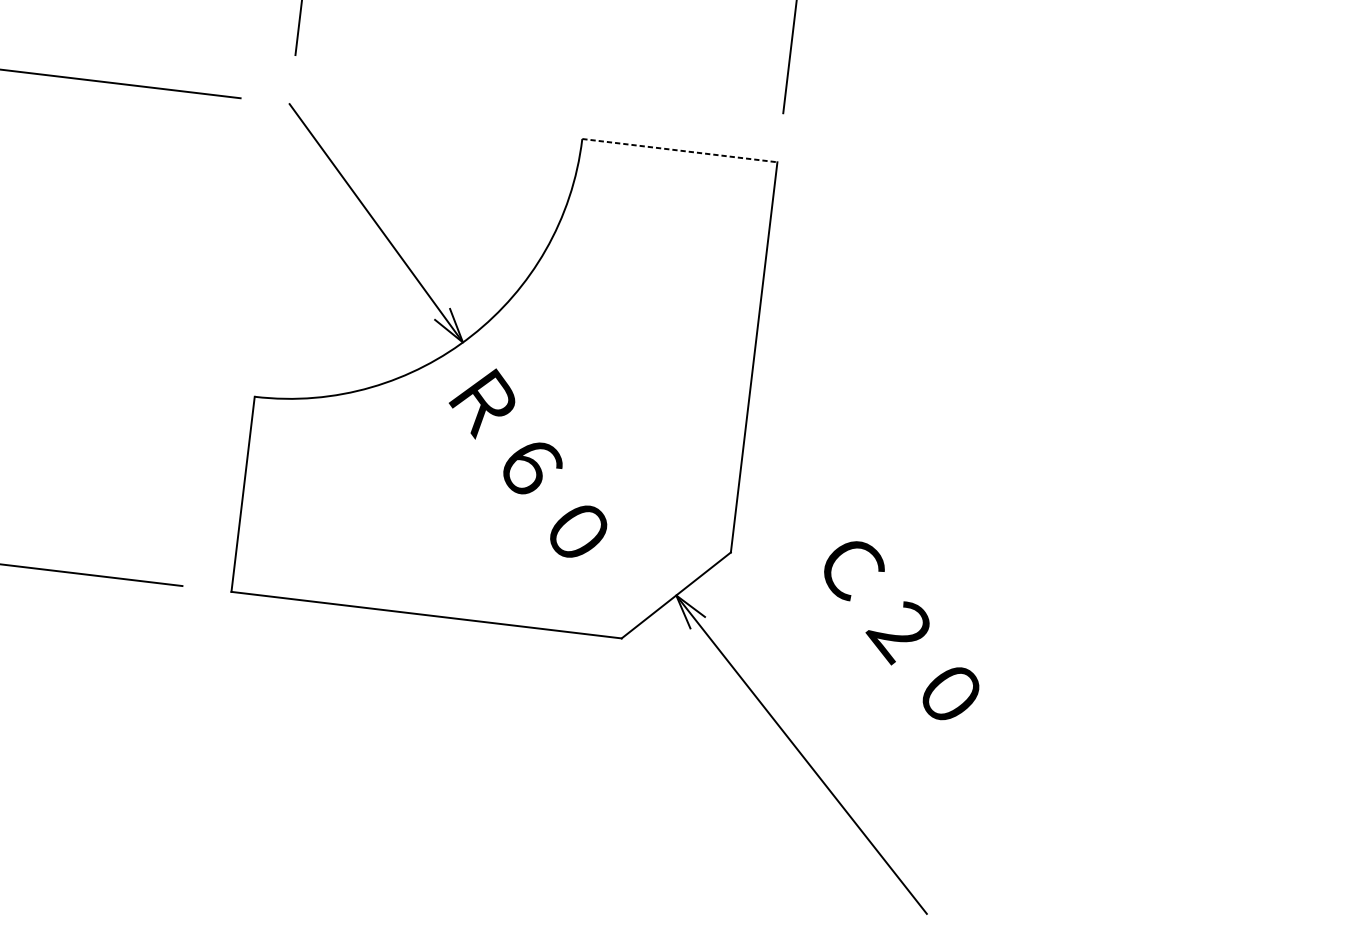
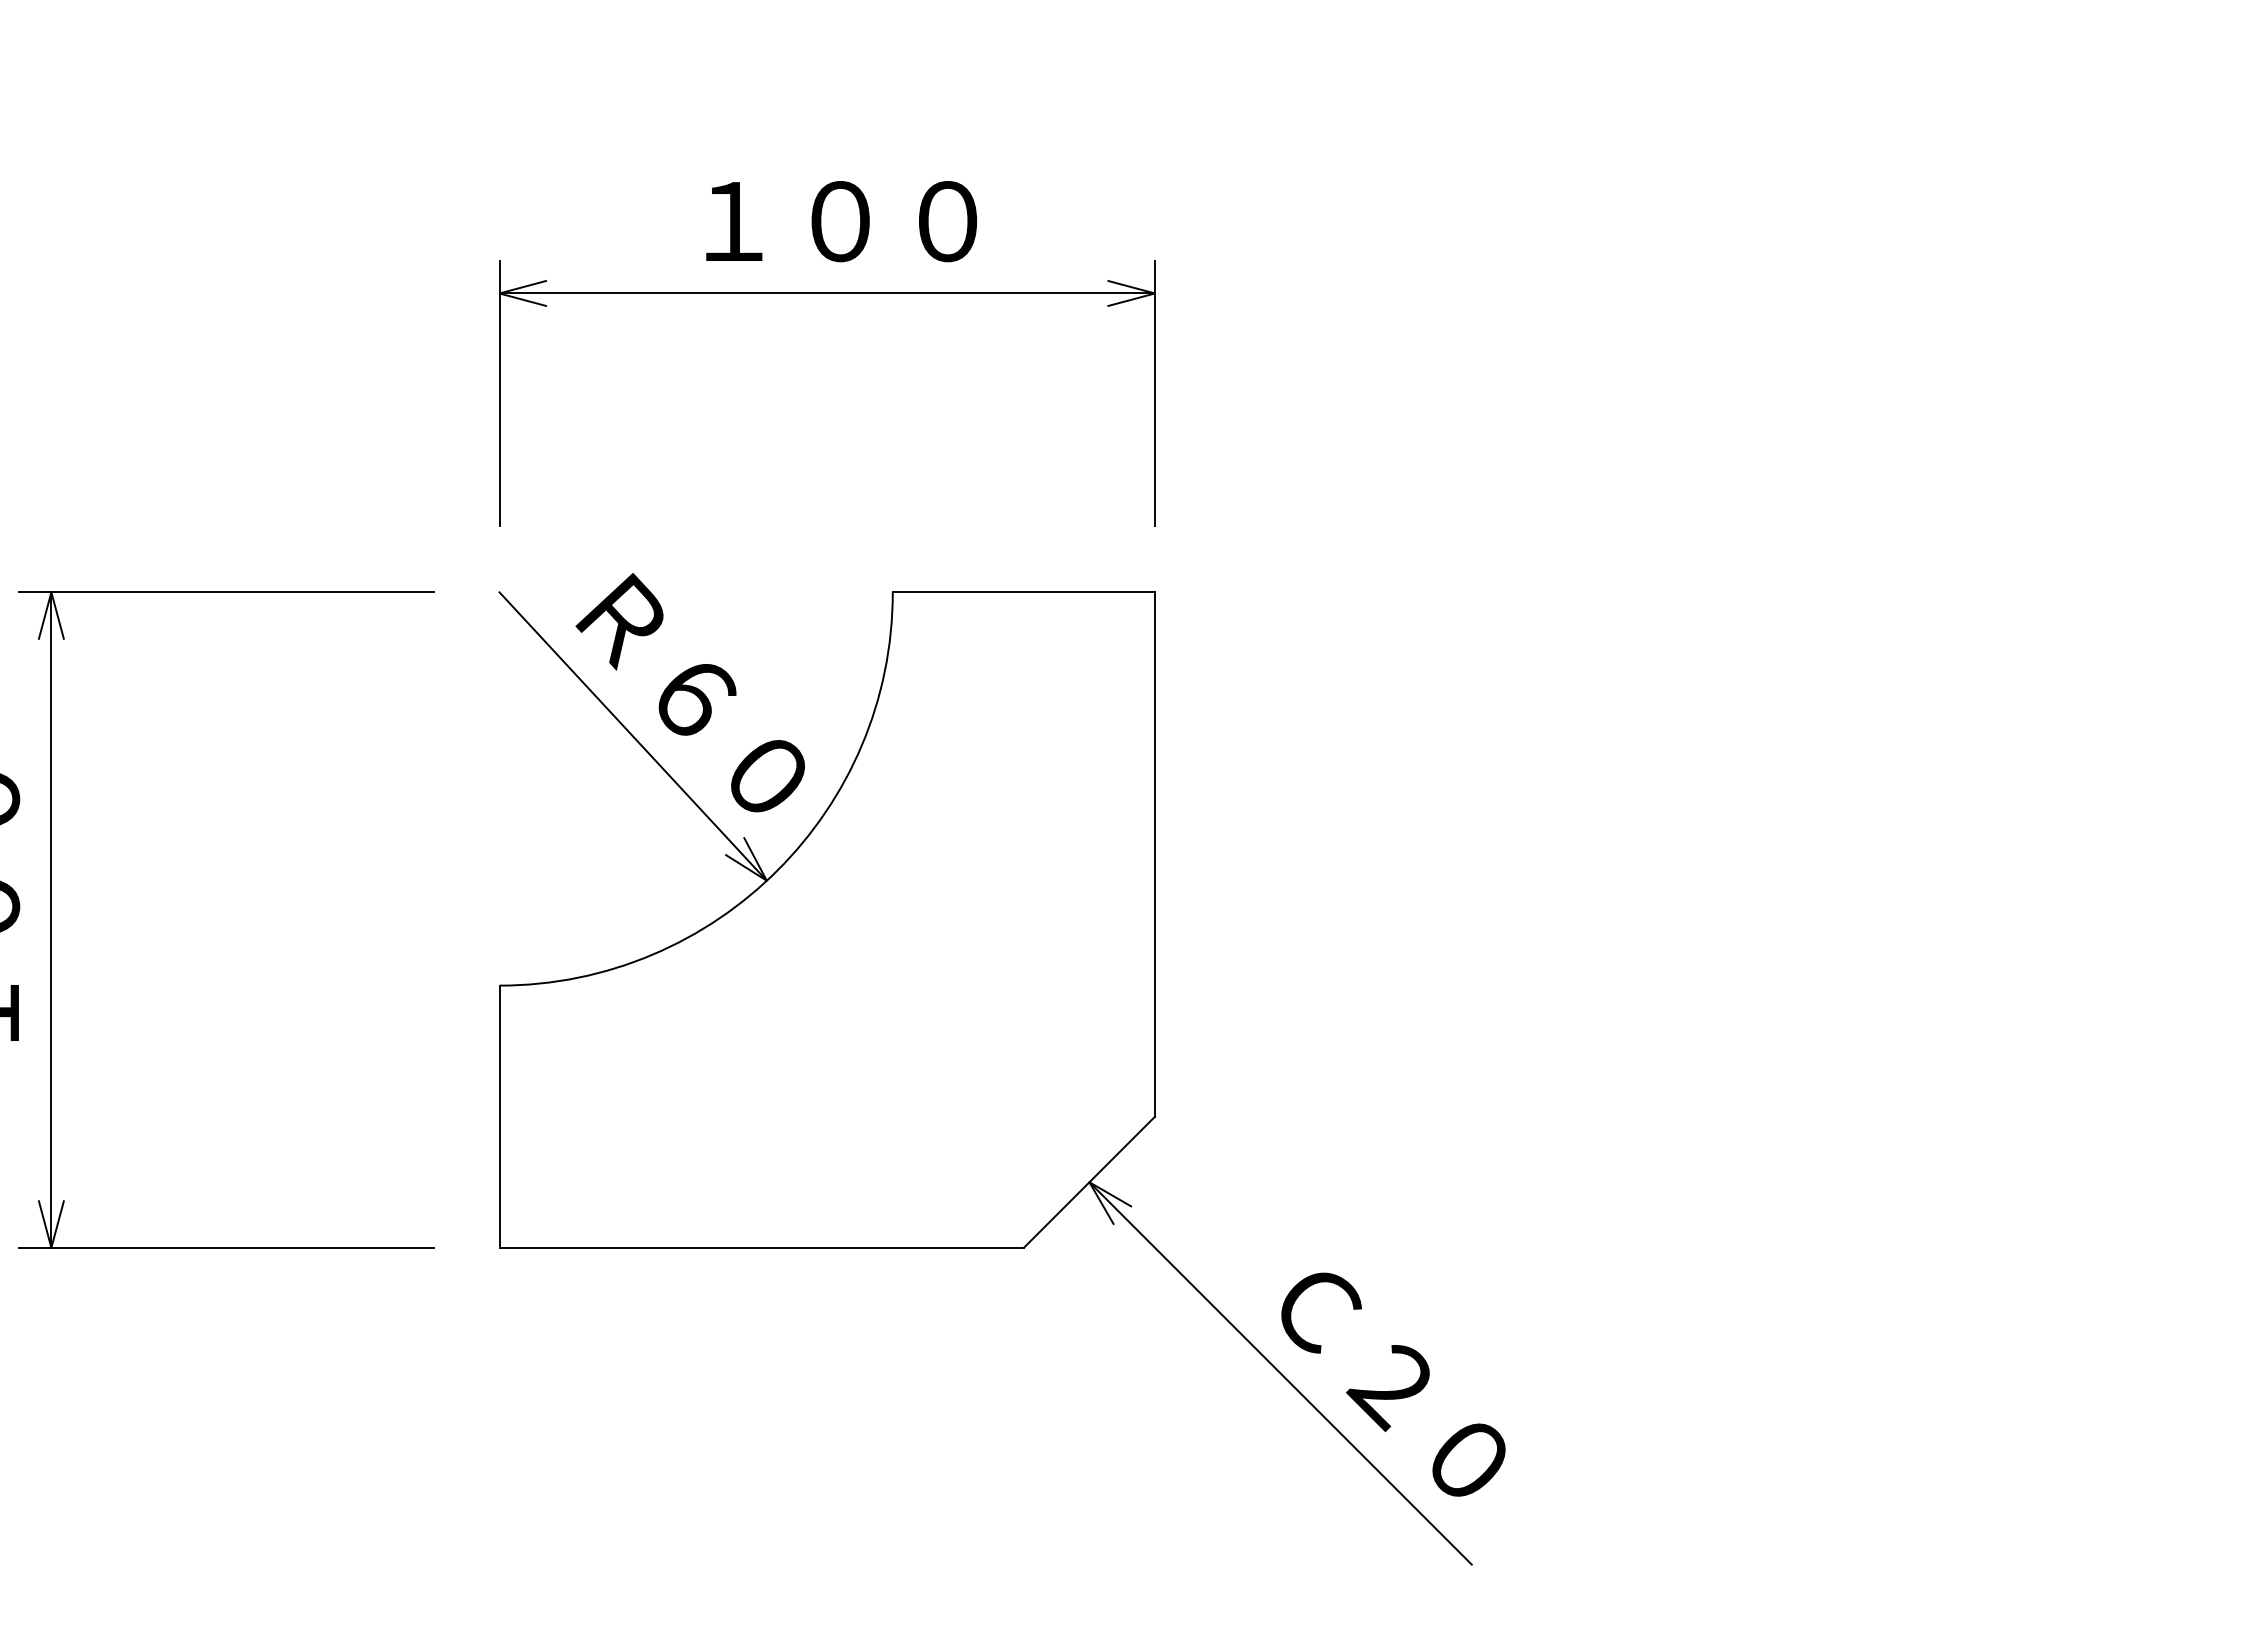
line: (680, 150) -> (1024, 592), dashed -> solid
text: (527, 462) -> (689, 692), moved
text: (901, 630) -> (1393, 1384), moved

